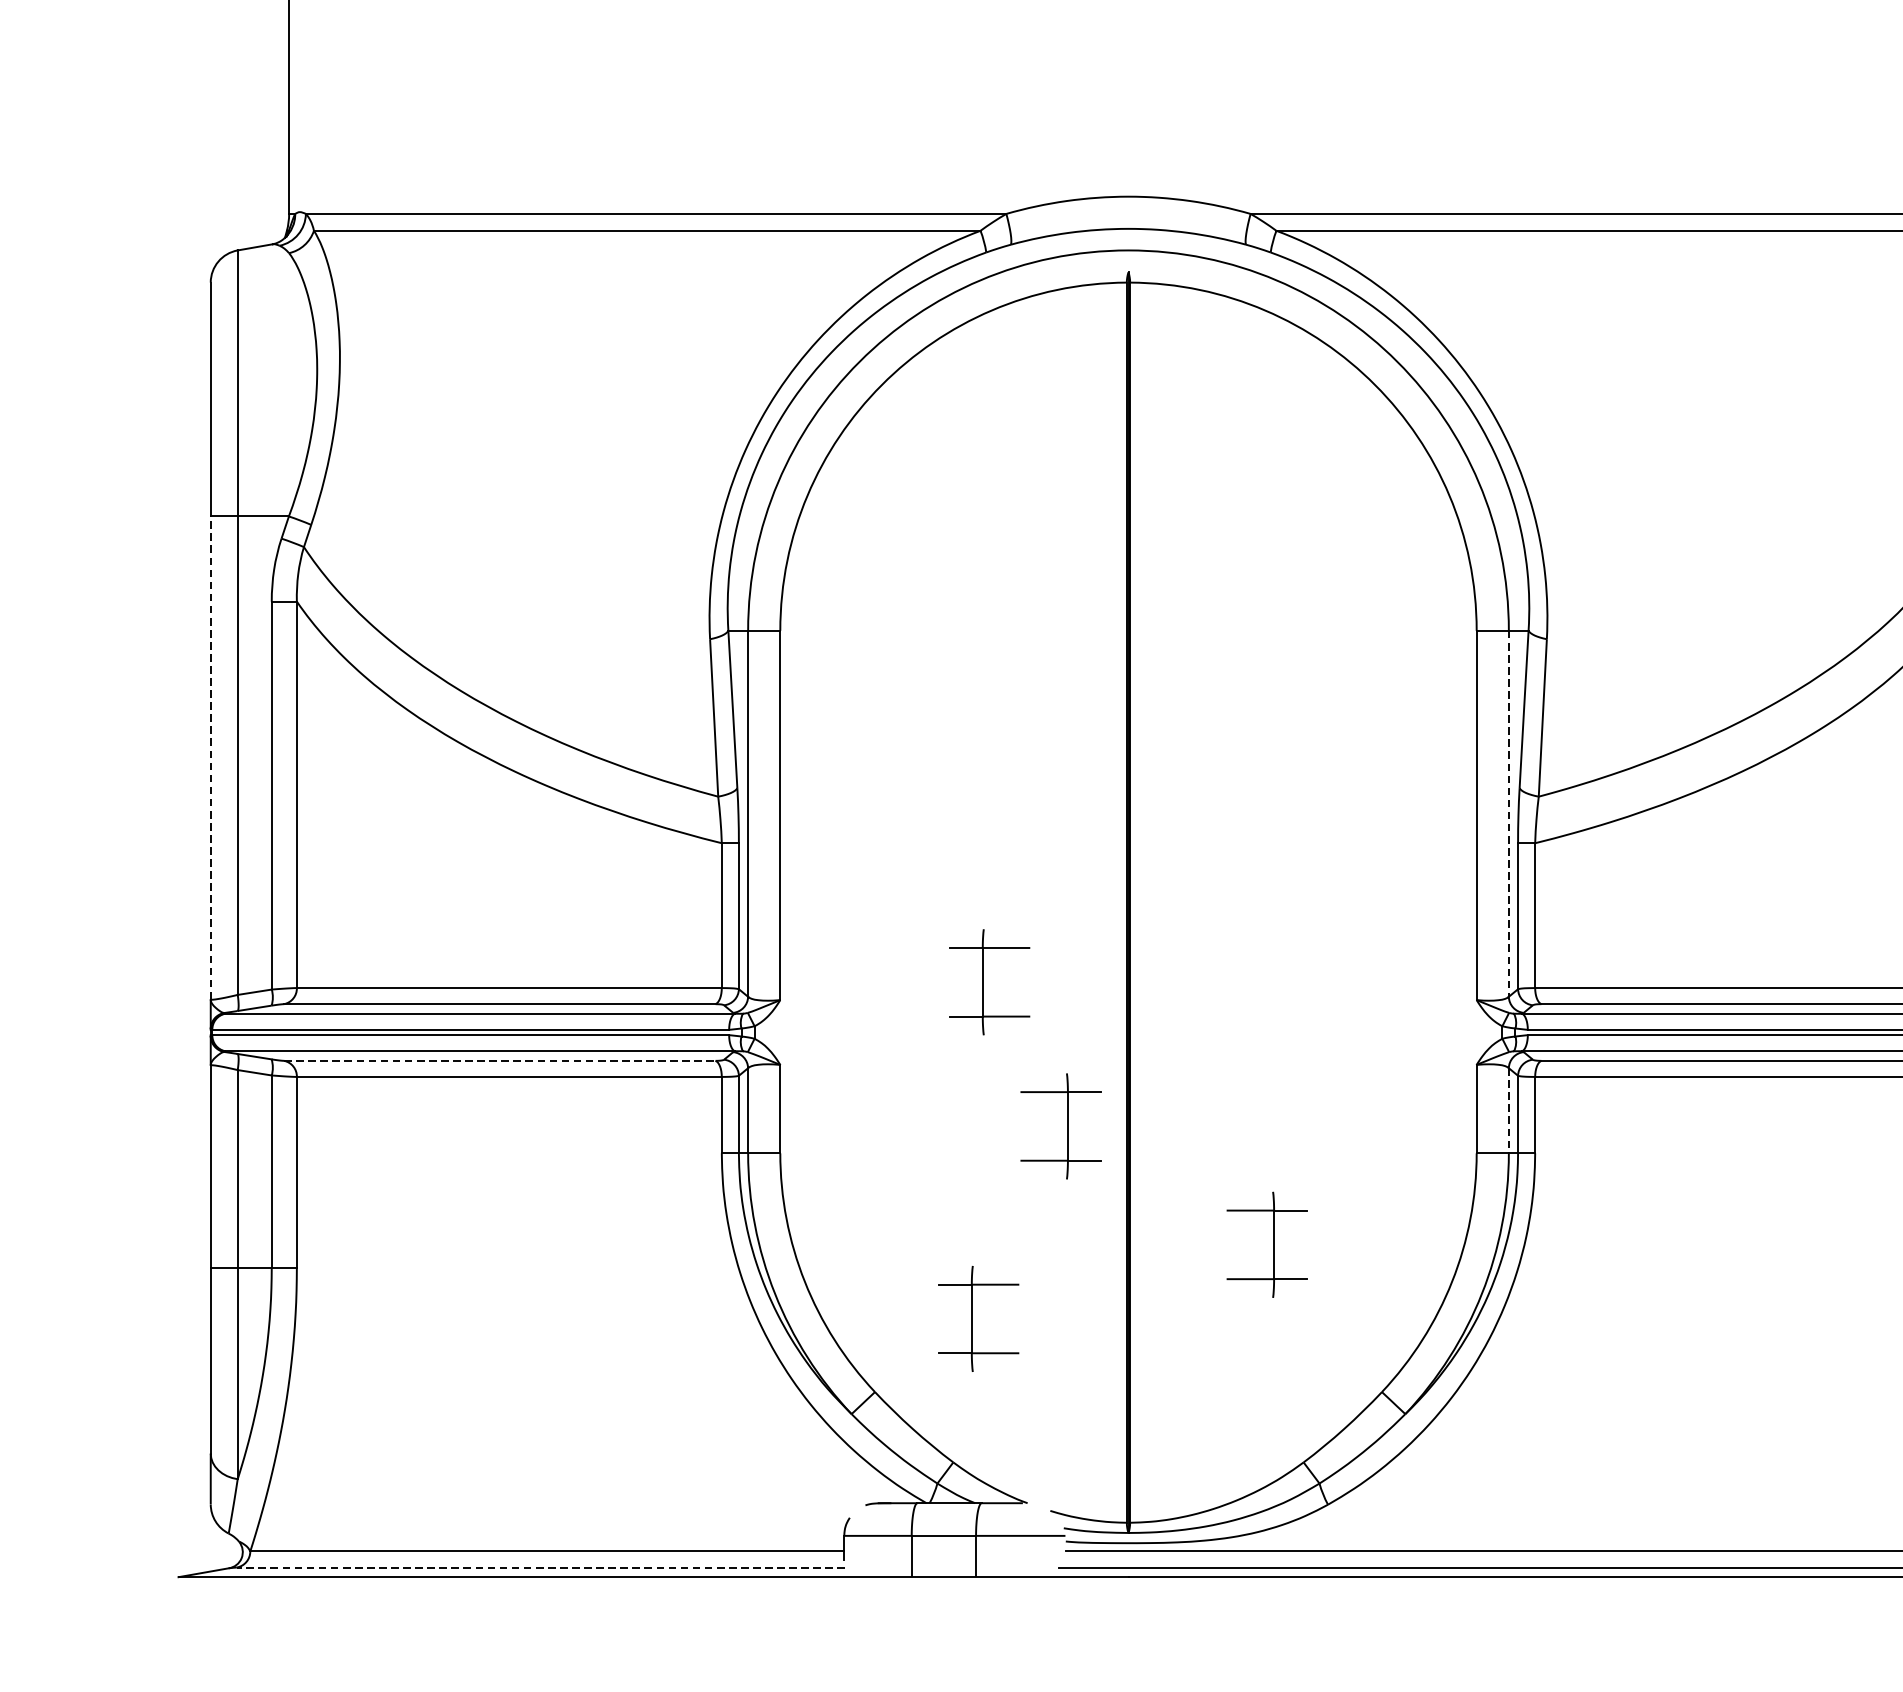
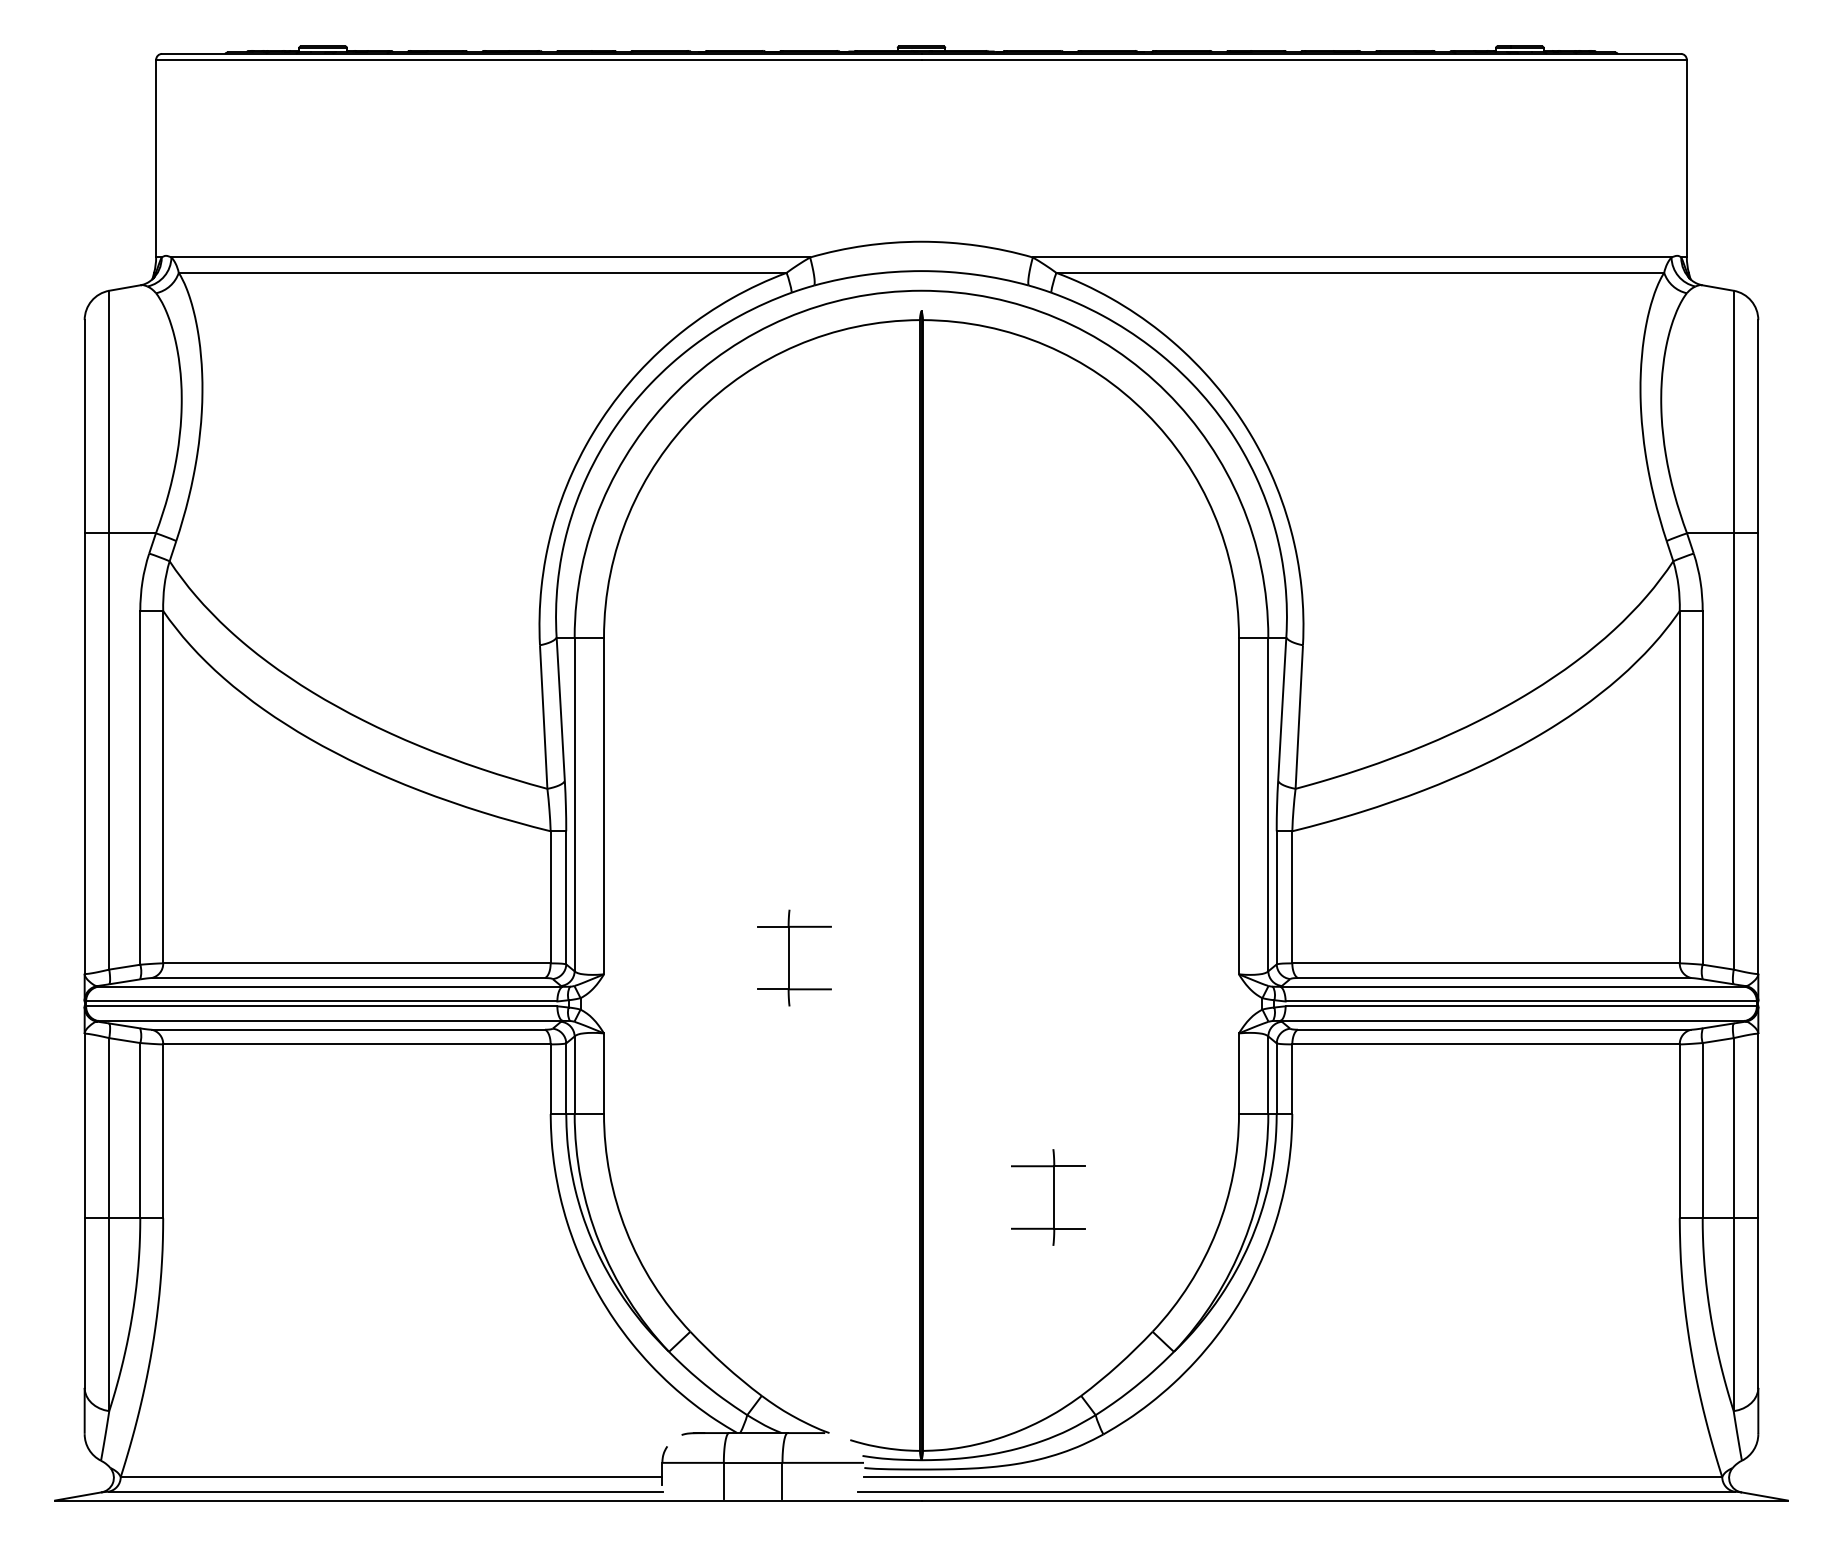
line: (210, 757) -> (84, 753), dashed -> solid
line: (1509, 813) -> (1268, 804), dashed -> solid
line: (500, 1060) -> (348, 1029), dashed -> solid
line: (1509, 1111) -> (1268, 1075), dashed -> solid
part: (1061, 1126) -> (860, 1089), removed
part: (978, 1318) -> (784, 1264), removed
line: (540, 1567) -> (385, 1491), dashed -> solid

